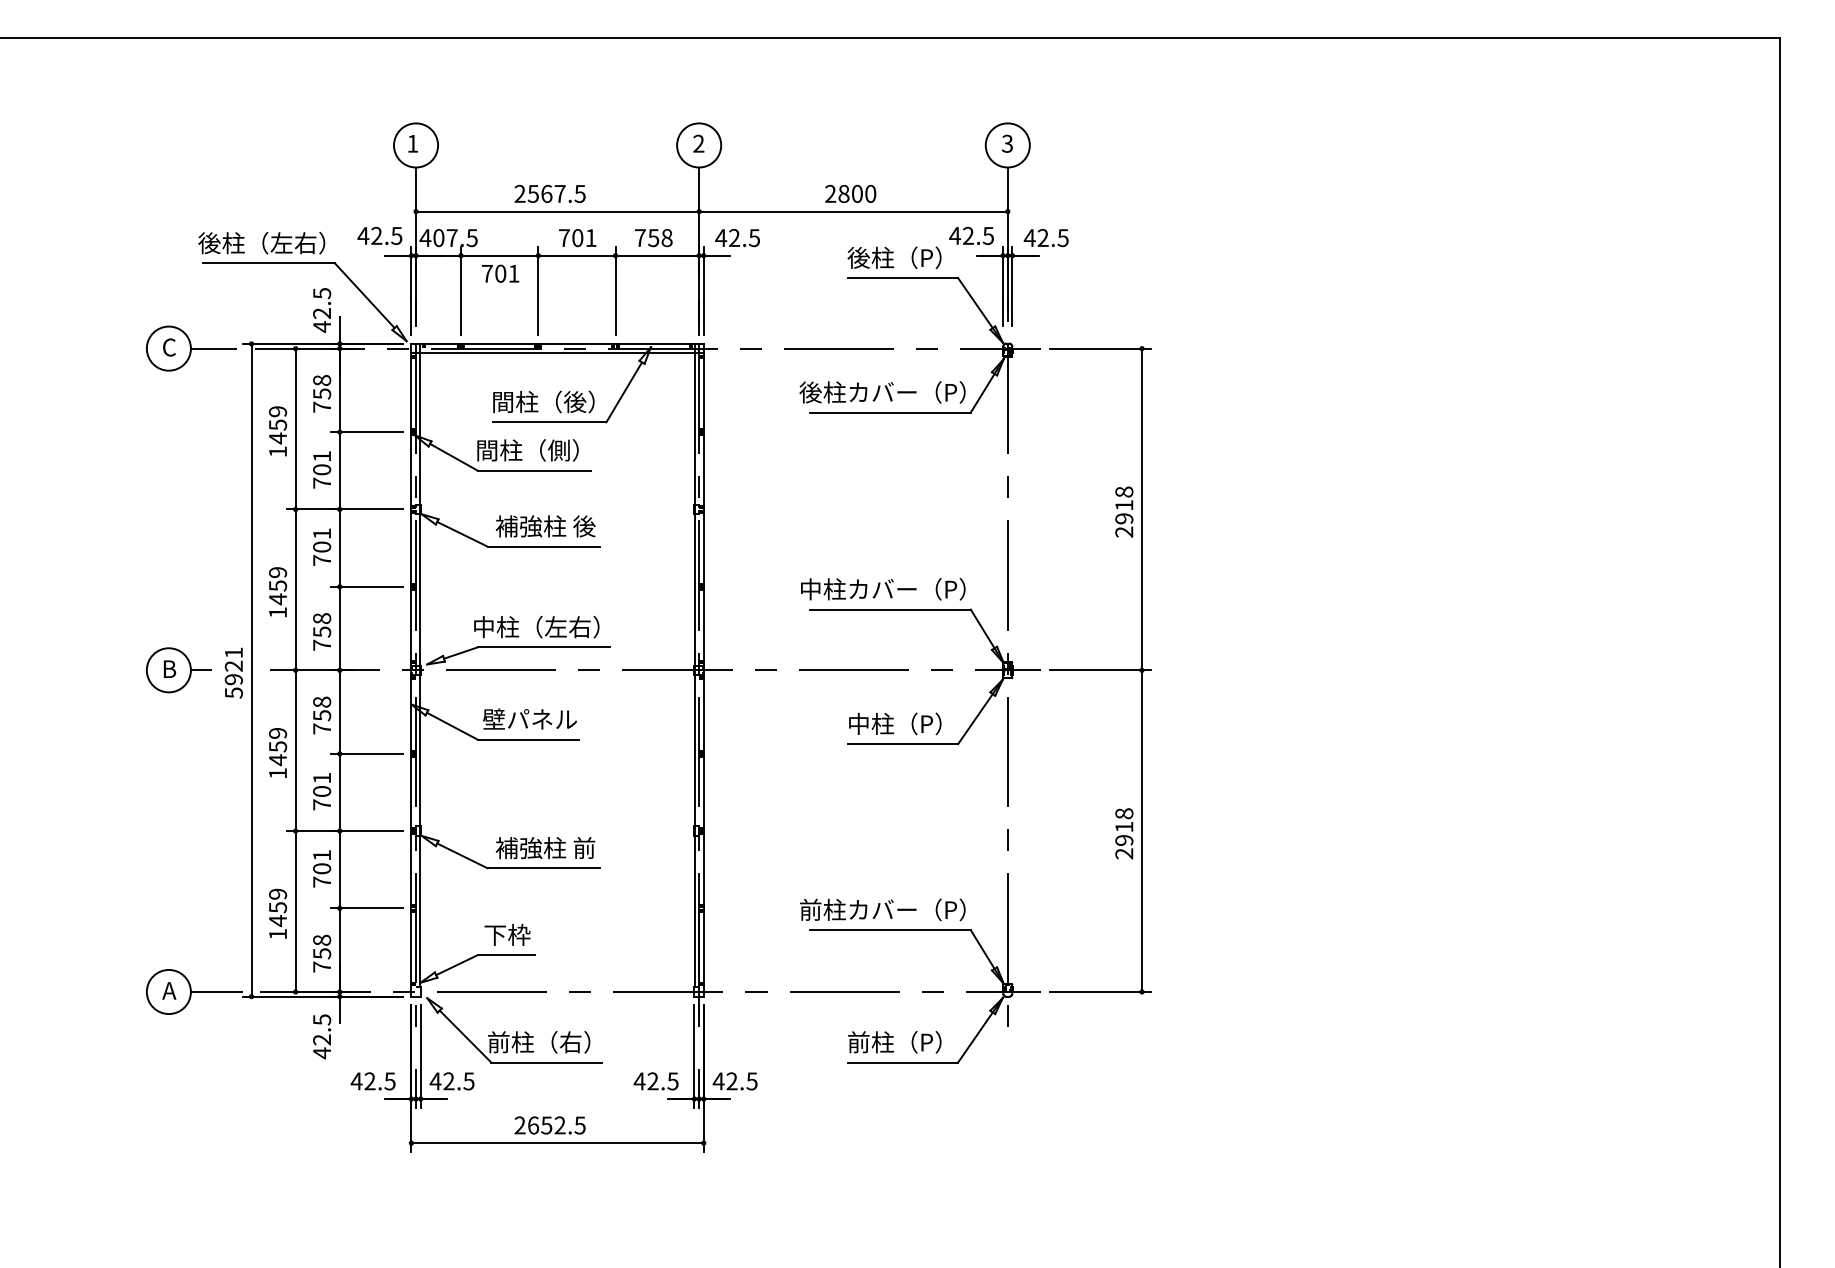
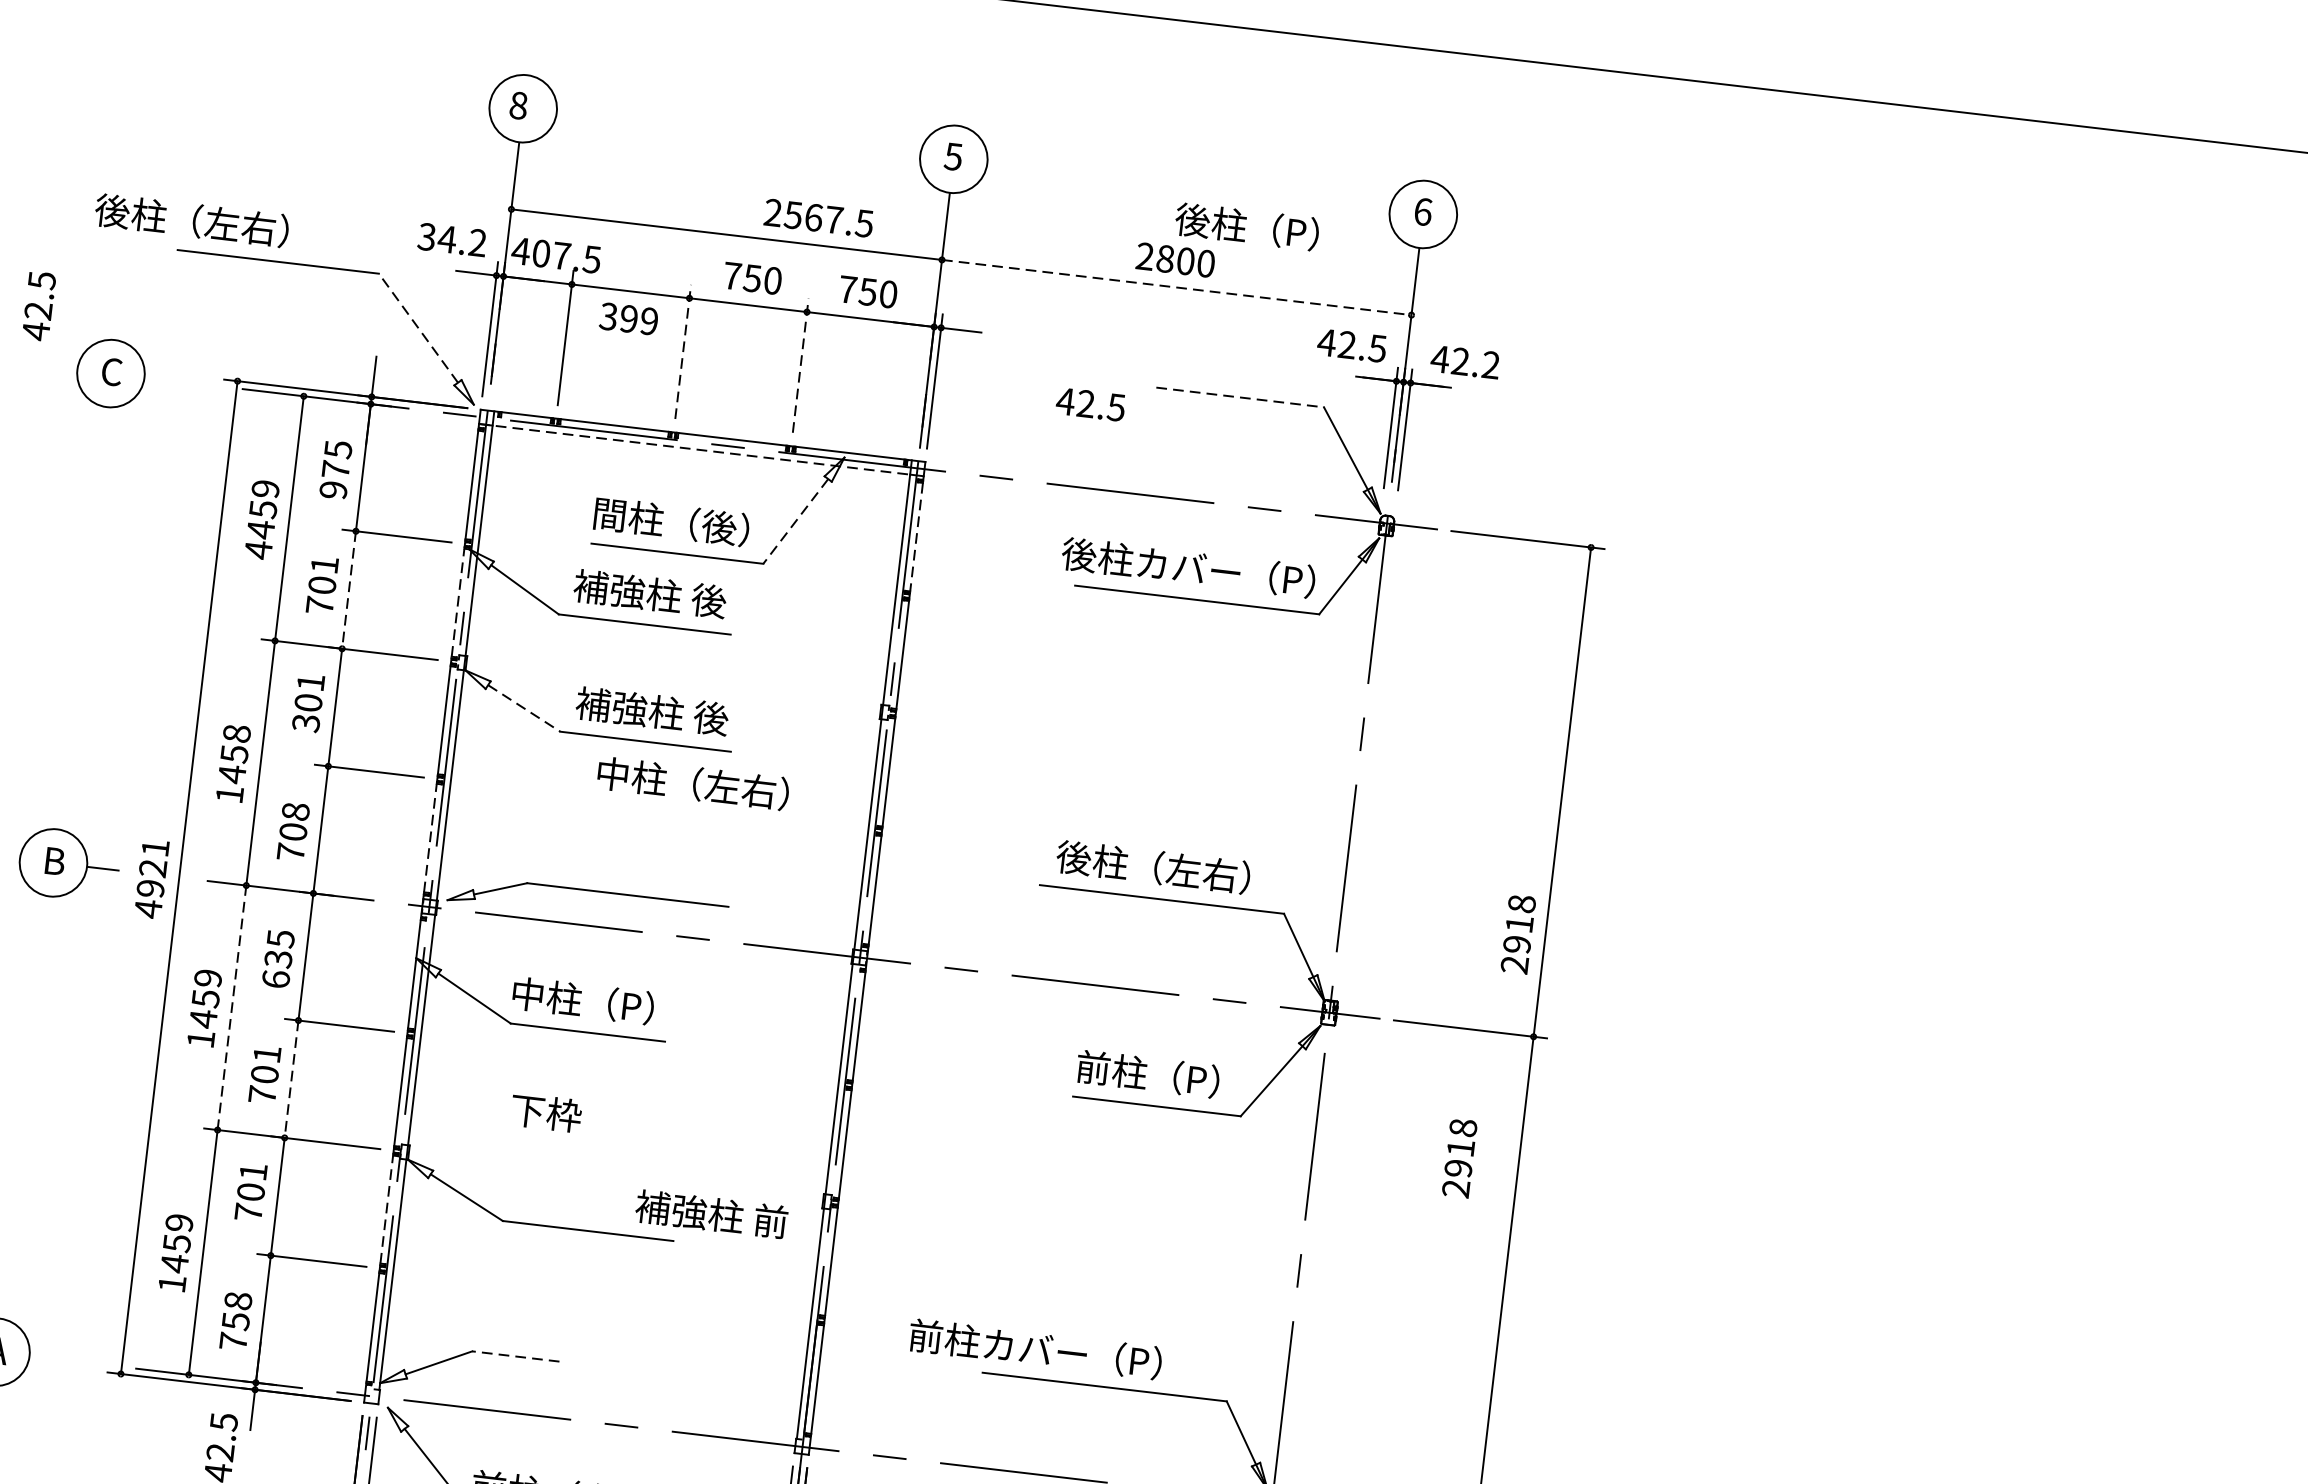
text: (412, 143) -> (518, 105), 1 -> 8
text: (698, 143) -> (953, 156), 2 -> 5
text: (1007, 143) -> (1423, 211), 3 -> 6
text: (549, 193) -> (818, 217), moved
line: (853, 211) -> (1176, 287), solid -> dashed
text: (379, 235) -> (451, 239), 42.5 -> 34.2
text: (666, 237) -> (887, 293), 758 -> 750
text: (584, 238) -> (762, 280), 701 -> 750
text: (737, 238) -> (1090, 405), moved
text: (1062, 238) -> (1489, 365), 42.5 -> 42.2
text: (261, 243) -> (191, 220), moved
text: (894, 257) -> (1247, 226), moved
text: (500, 273) -> (628, 318), 701 -> 399
line: (903, 278) -> (1240, 398), solid -> dashed
line: (538, 290) -> (683, 351), solid -> dashed
line: (615, 290) -> (800, 364), solid -> dashed
line: (364, 295) -> (418, 327), solid -> dashed
text: (322, 310) -> (39, 306), moved
line: (213, 348) -> (178, 381), removed
line: (553, 353) -> (695, 449), solid -> dashed
line: (624, 392) -> (796, 521), solid -> dashed
text: (322, 393) -> (336, 469), 758 -> 975
line: (703, 393) -> (916, 537), solid -> dashed
text: (531, 450) -> (644, 593), 間柱（側） -> 補強柱 後
text: (277, 451) -> (257, 549), 1459 -> 4459
line: (339, 470) -> (348, 589), solid -> dashed
line: (411, 470) -> (458, 602), solid -> dashed
text: (1124, 511) -> (1518, 933), moved
line: (462, 534) -> (524, 708), solid -> dashed
text: (322, 560) -> (306, 723), 701 -> 301
text: (278, 572) -> (237, 733), 1459 -> 1458
text: (883, 589) -> (1154, 867), 中柱カバー（P） -> 後柱（左右）
line: (411, 625) -> (430, 838), solid -> dashed
text: (536, 626) -> (693, 782), moved
text: (322, 631) -> (294, 831), 758 -> 708
text: (233, 693) -> (147, 909), 5921 -> 4921
text: (322, 715) -> (279, 959), 758 -> 635
text: (526, 719) -> (588, 1001), 壁パネル -> 中柱（P）
text: (858, 723) -> (1092, 1067), 中柱（P） -> 前柱（P）
line: (295, 750) -> (231, 1007), solid -> dashed
line: (339, 792) -> (291, 1079), solid -> dashed
text: (1124, 833) -> (1460, 1157), moved
text: (545, 848) -> (711, 1214), moved
line: (411, 869) -> (386, 1209), solid -> dashed
text: (882, 909) -> (1035, 1348), moved
text: (507, 934) -> (546, 1112), moved
line: (506, 955) -> (516, 1357), solid -> dashed
line: (216, 992) -> (68, 1361), removed

